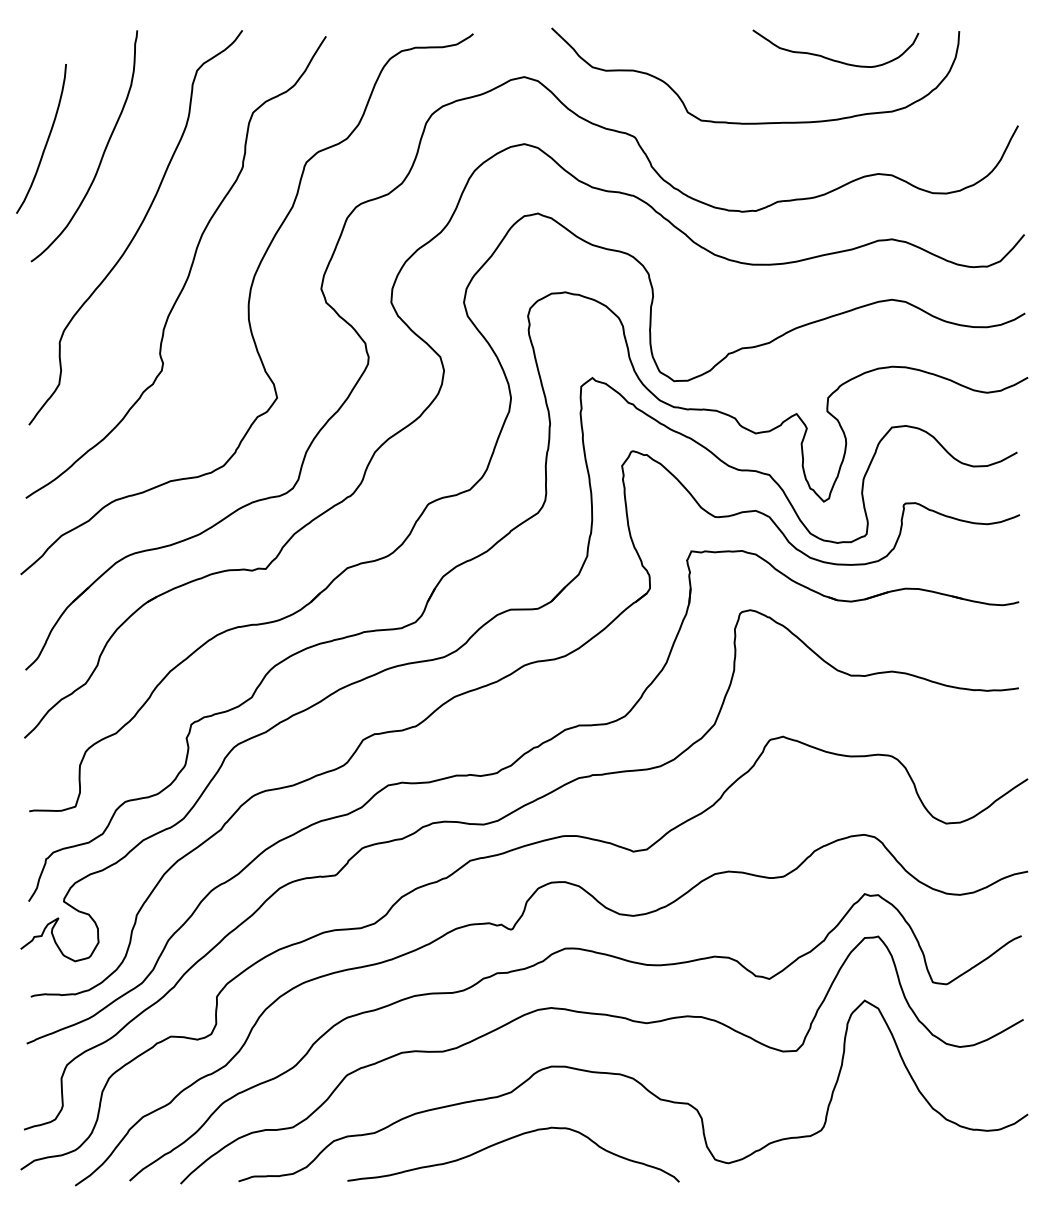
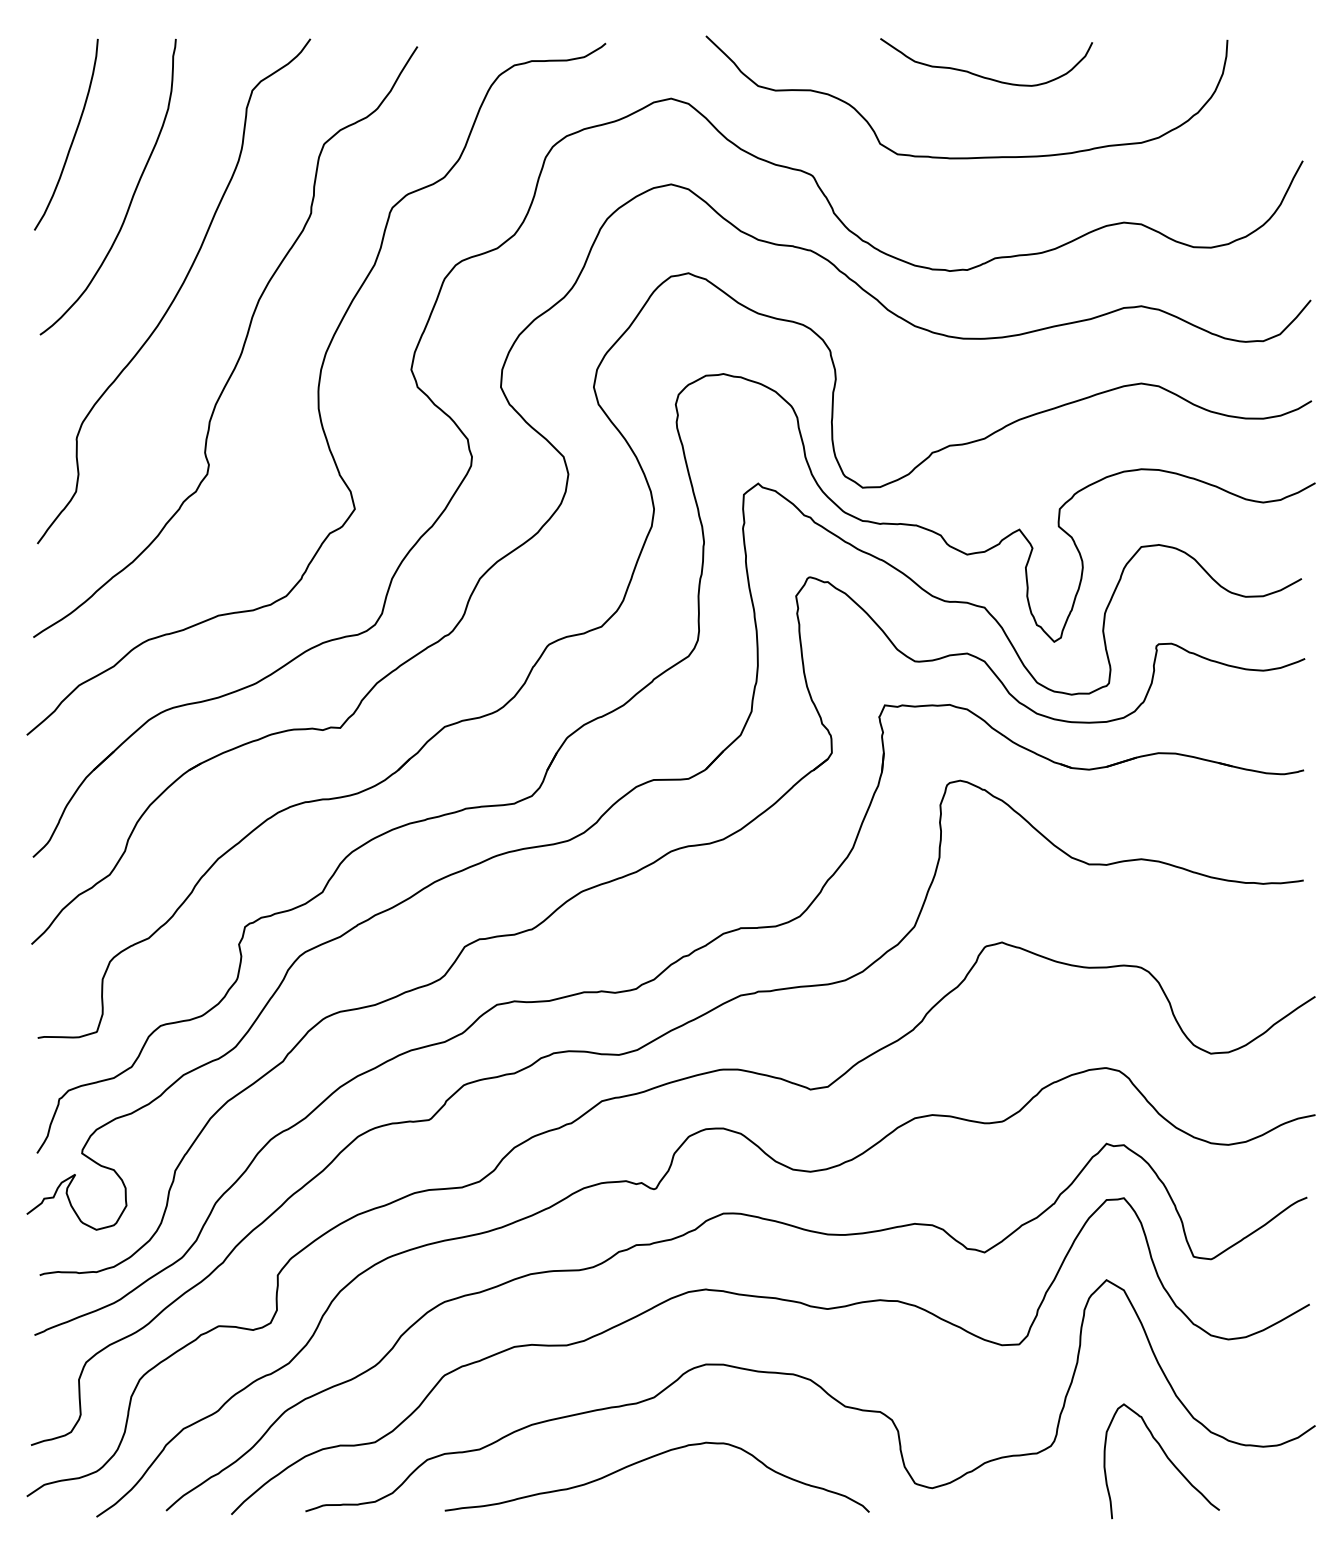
curve: (831, 58) -> (981, 75), moved
curve: (47, 139) -> (73, 135), moved
curve: (910, 1138) -> (1165, 1456), added

